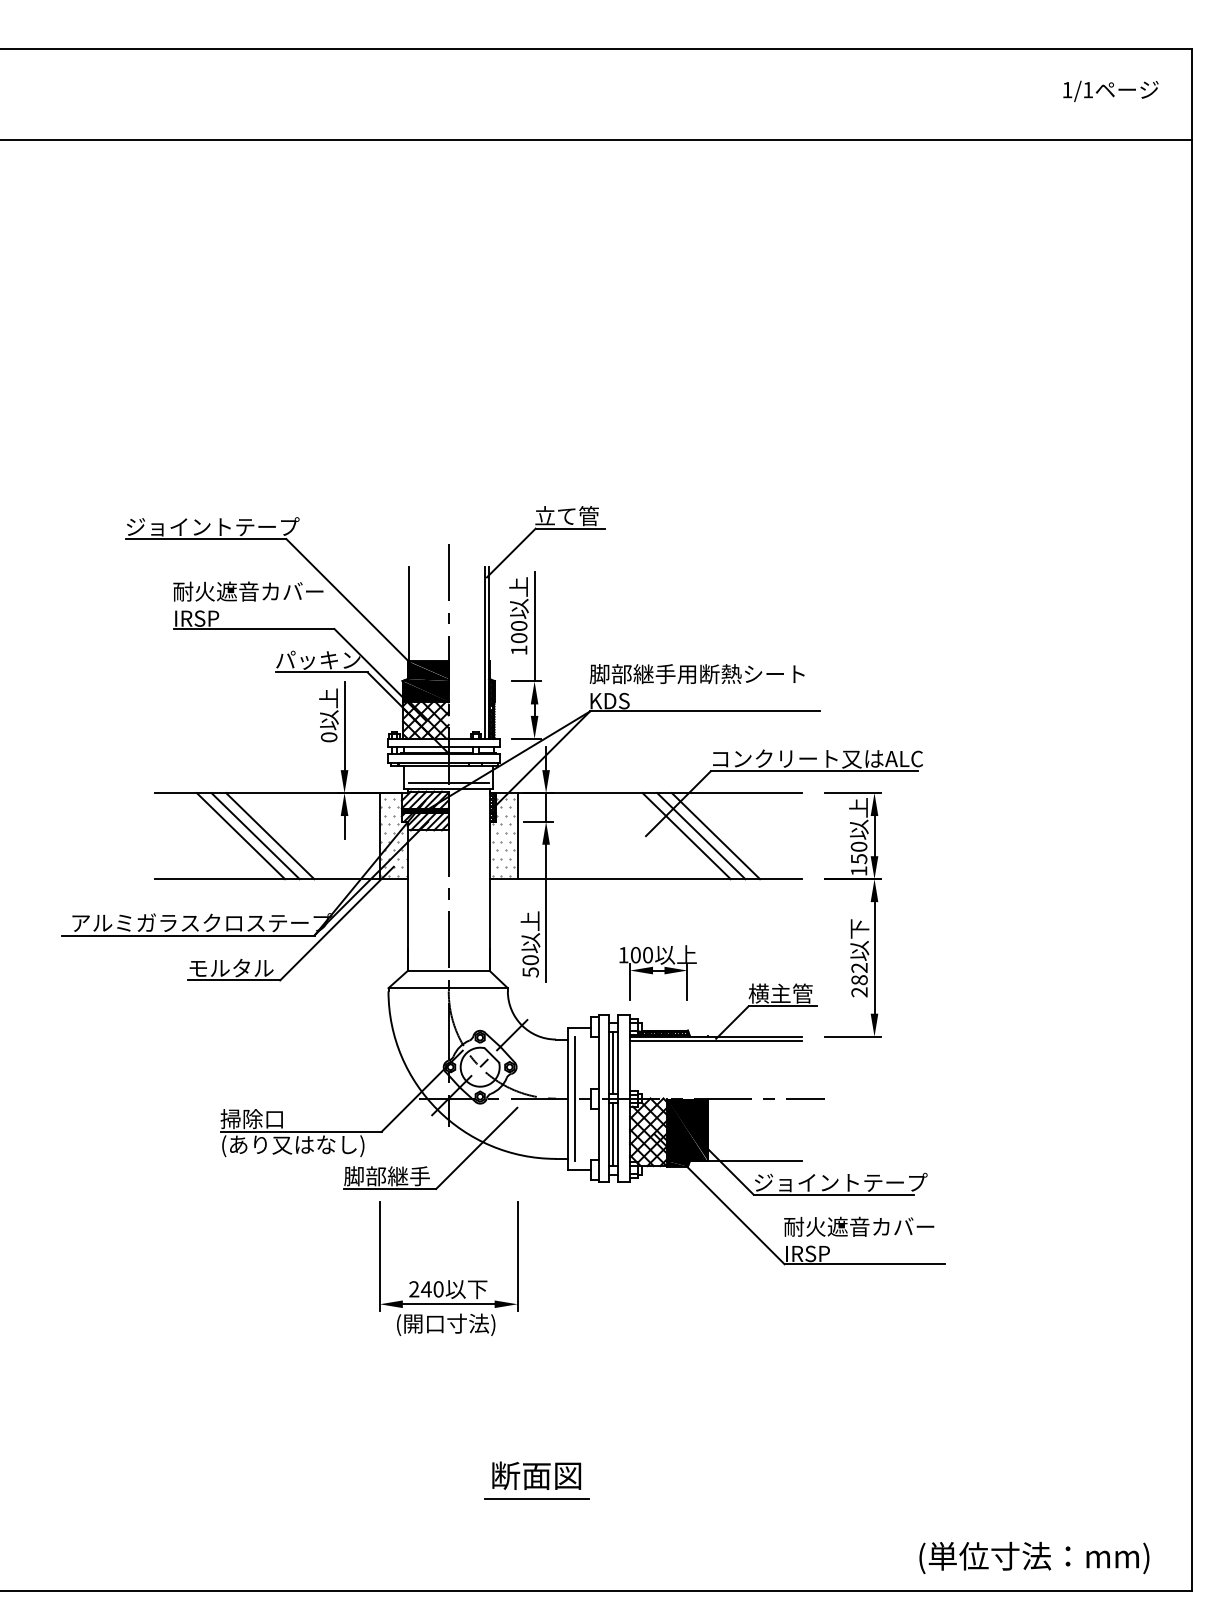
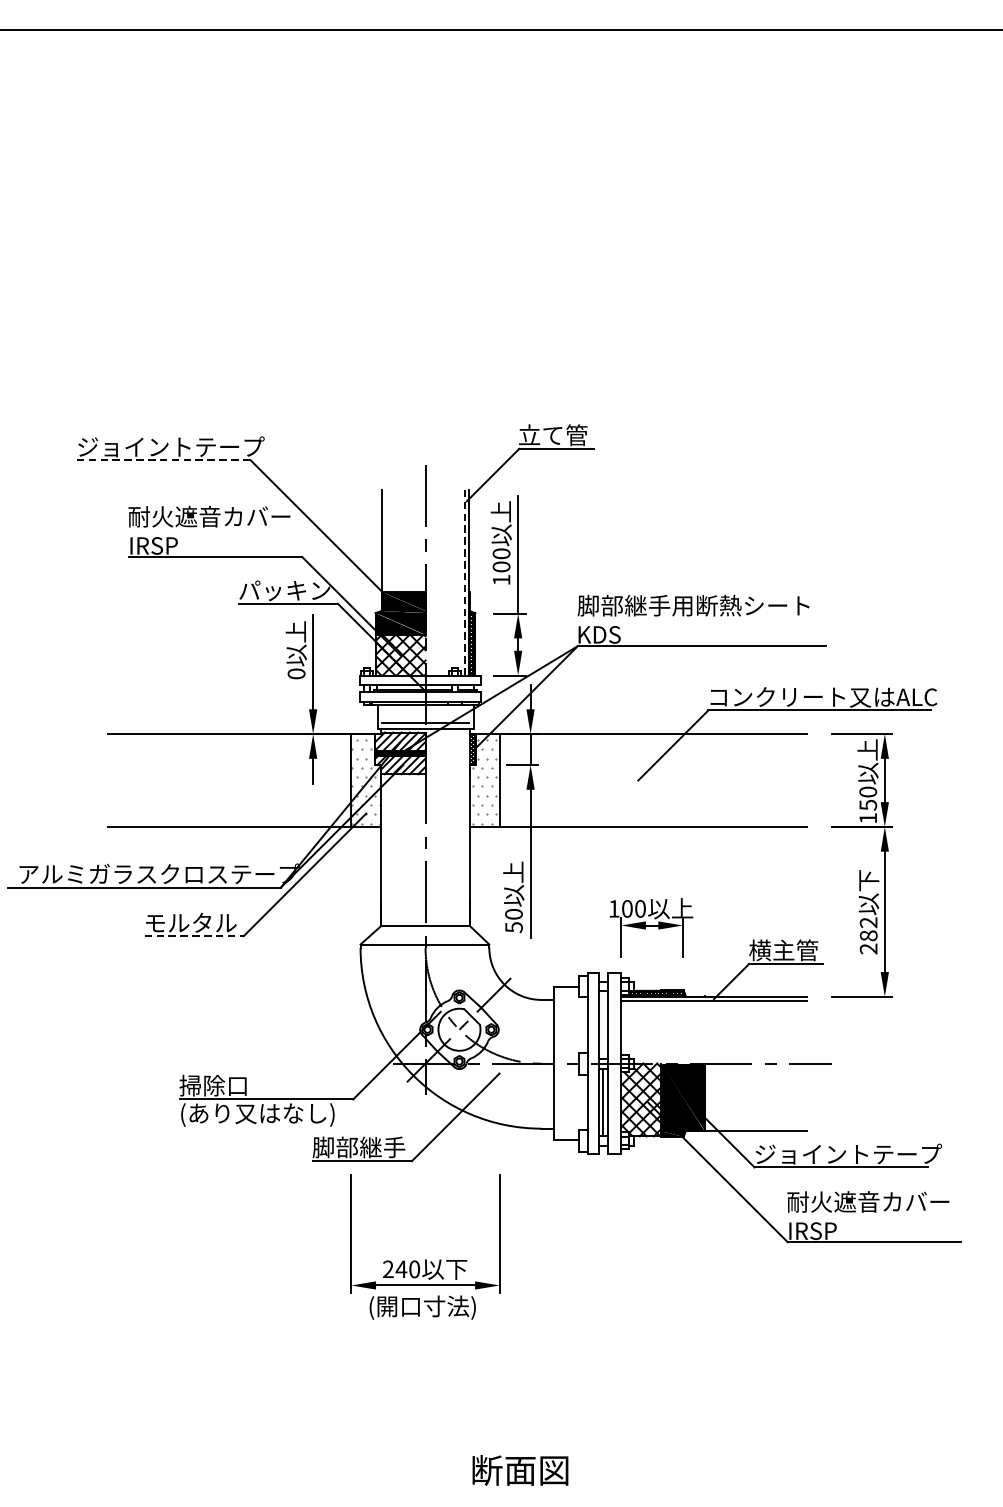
line: (205, 539) -> (163, 460), solid -> dashed
line: (484, 653) -> (464, 583), solid -> dashed
line: (240, 836) -> (200, 780), removed
line: (255, 836) -> (217, 780), removed
line: (270, 836) -> (233, 780), removed
line: (686, 836) -> (682, 780), removed
line: (701, 836) -> (698, 780), removed
line: (715, 836) -> (713, 780), removed
line: (234, 980) -> (194, 936), solid -> dashed
line: (612, 1062) -> (602, 1024), removed
line: (574, 1098) -> (561, 1063), removed
line: (536, 1499) -> (520, 1496), removed

